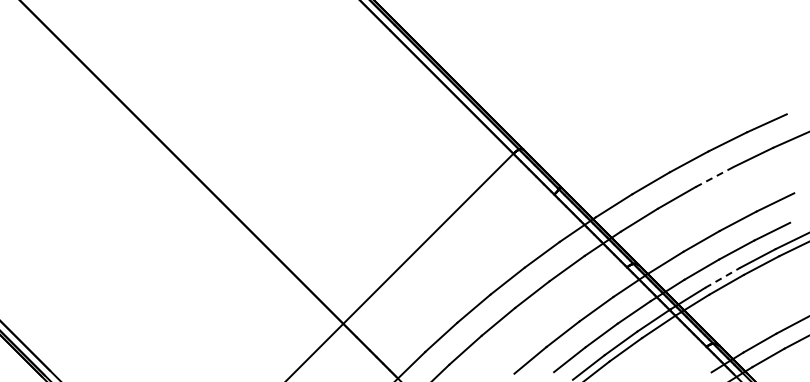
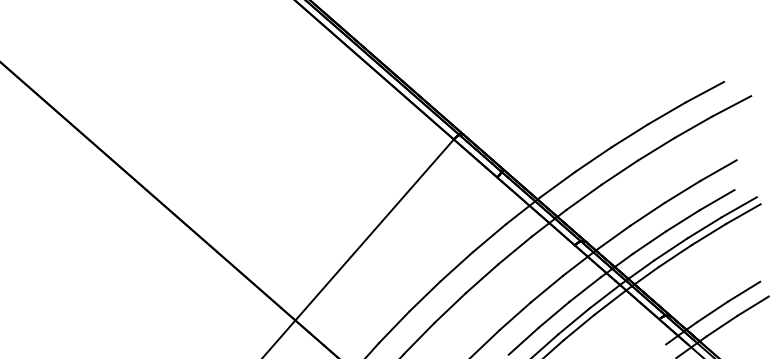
line: (714, 176) -> (656, 148), dashed -> solid
line: (723, 277) -> (671, 249), dashed -> solid

